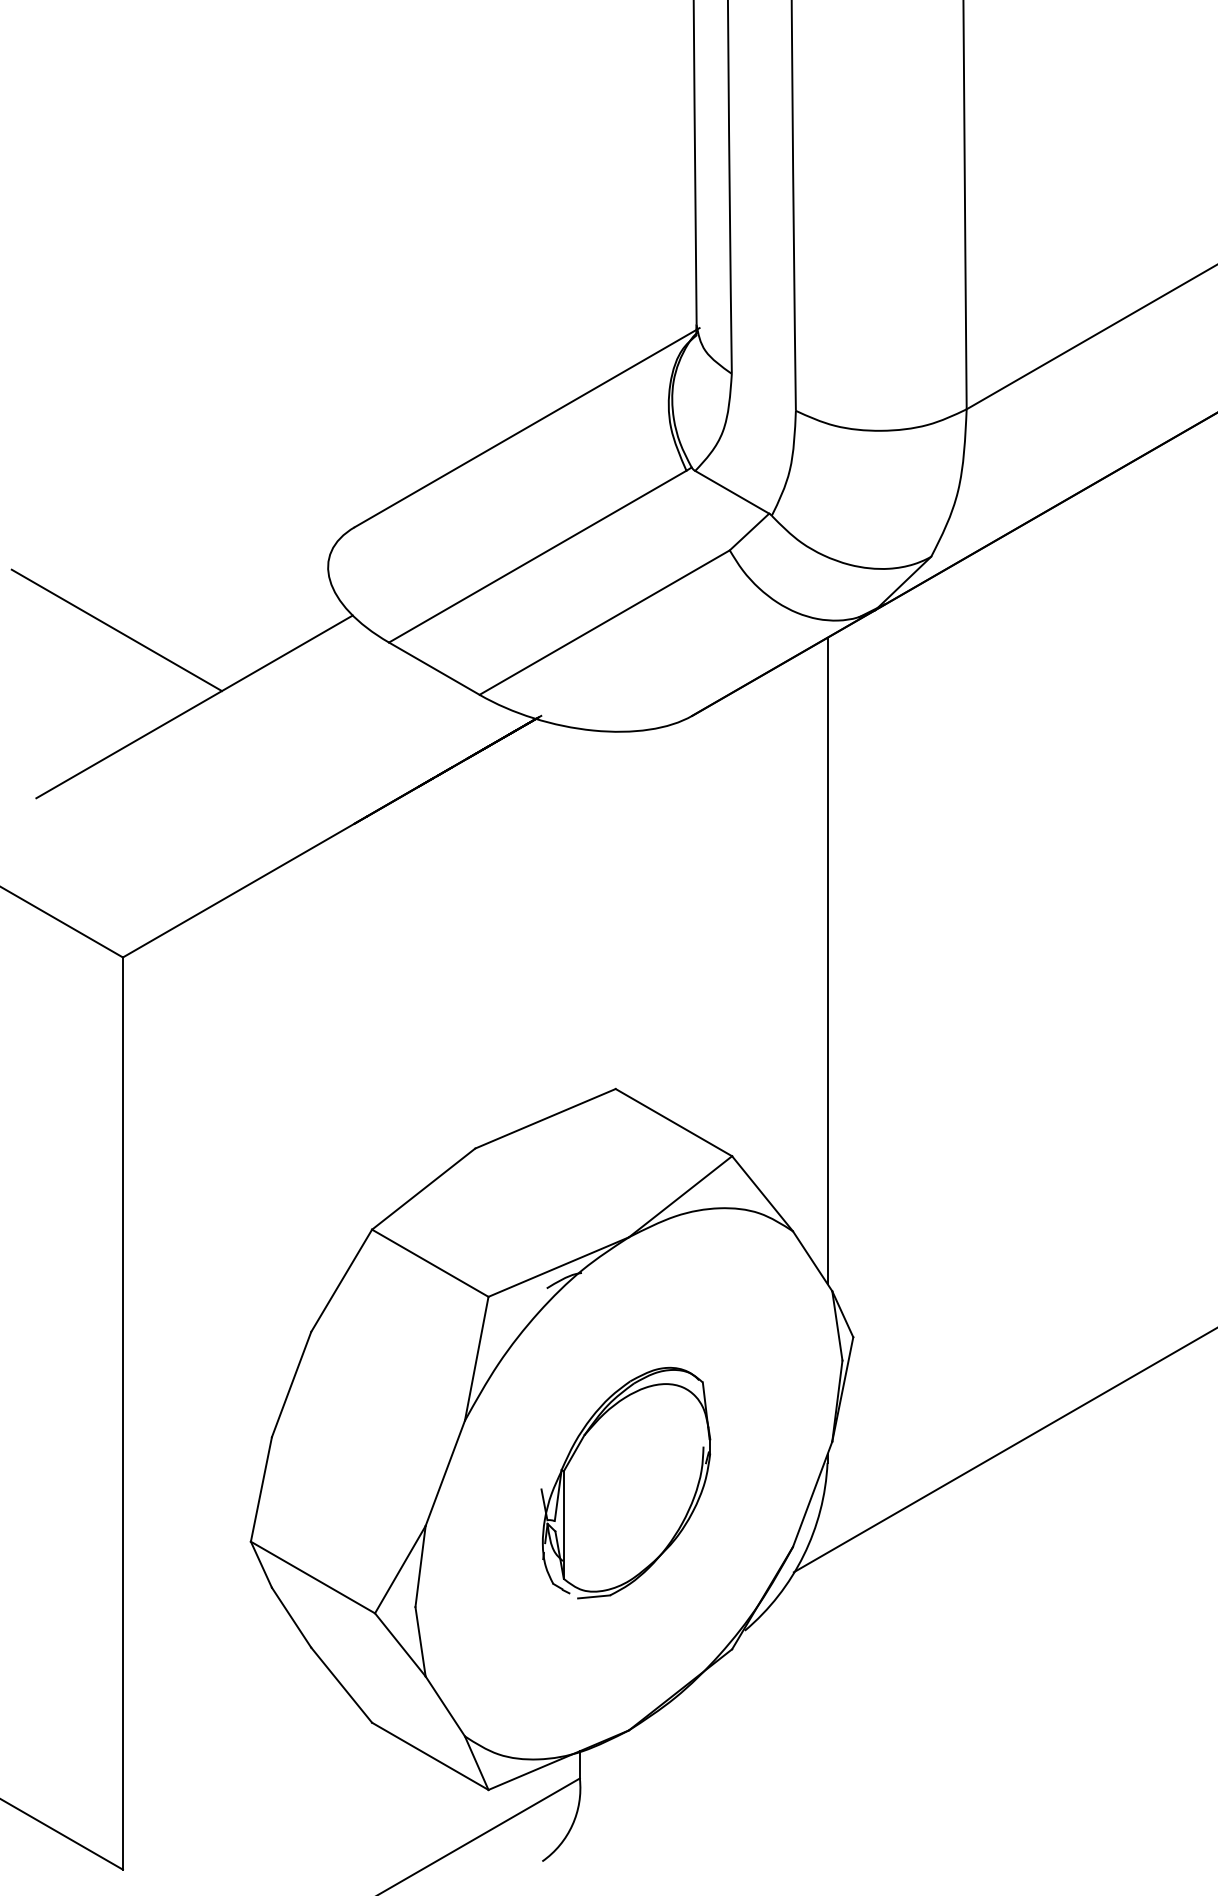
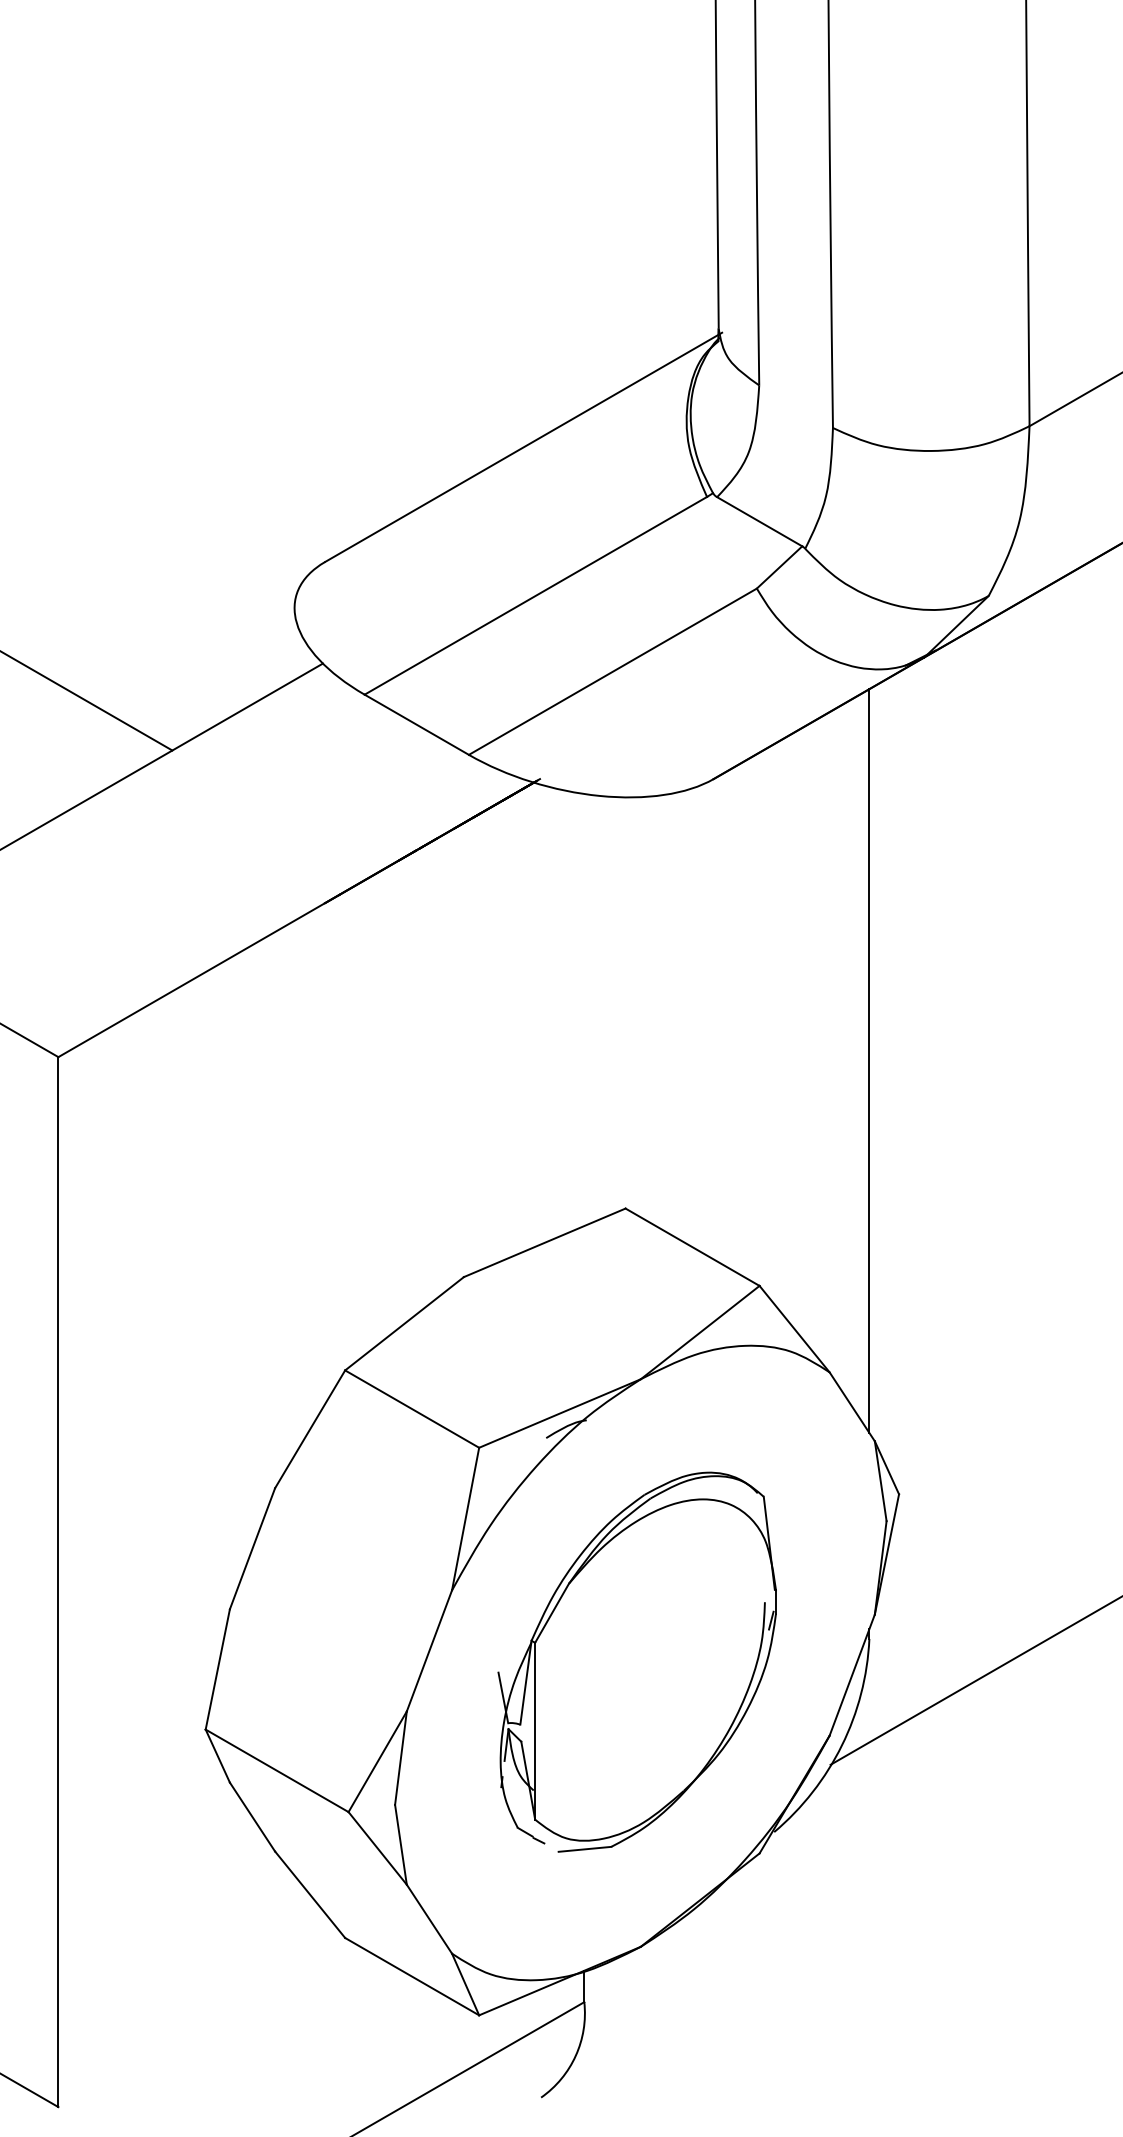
part: (625, 1482) -> (636, 1661), size x1.43

